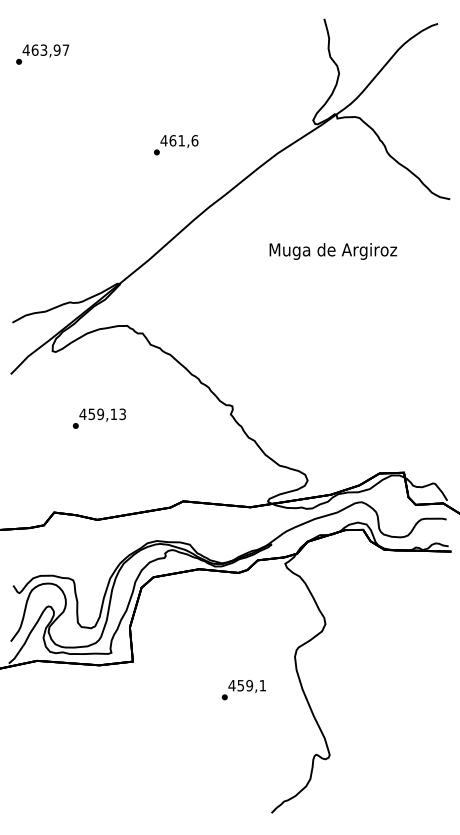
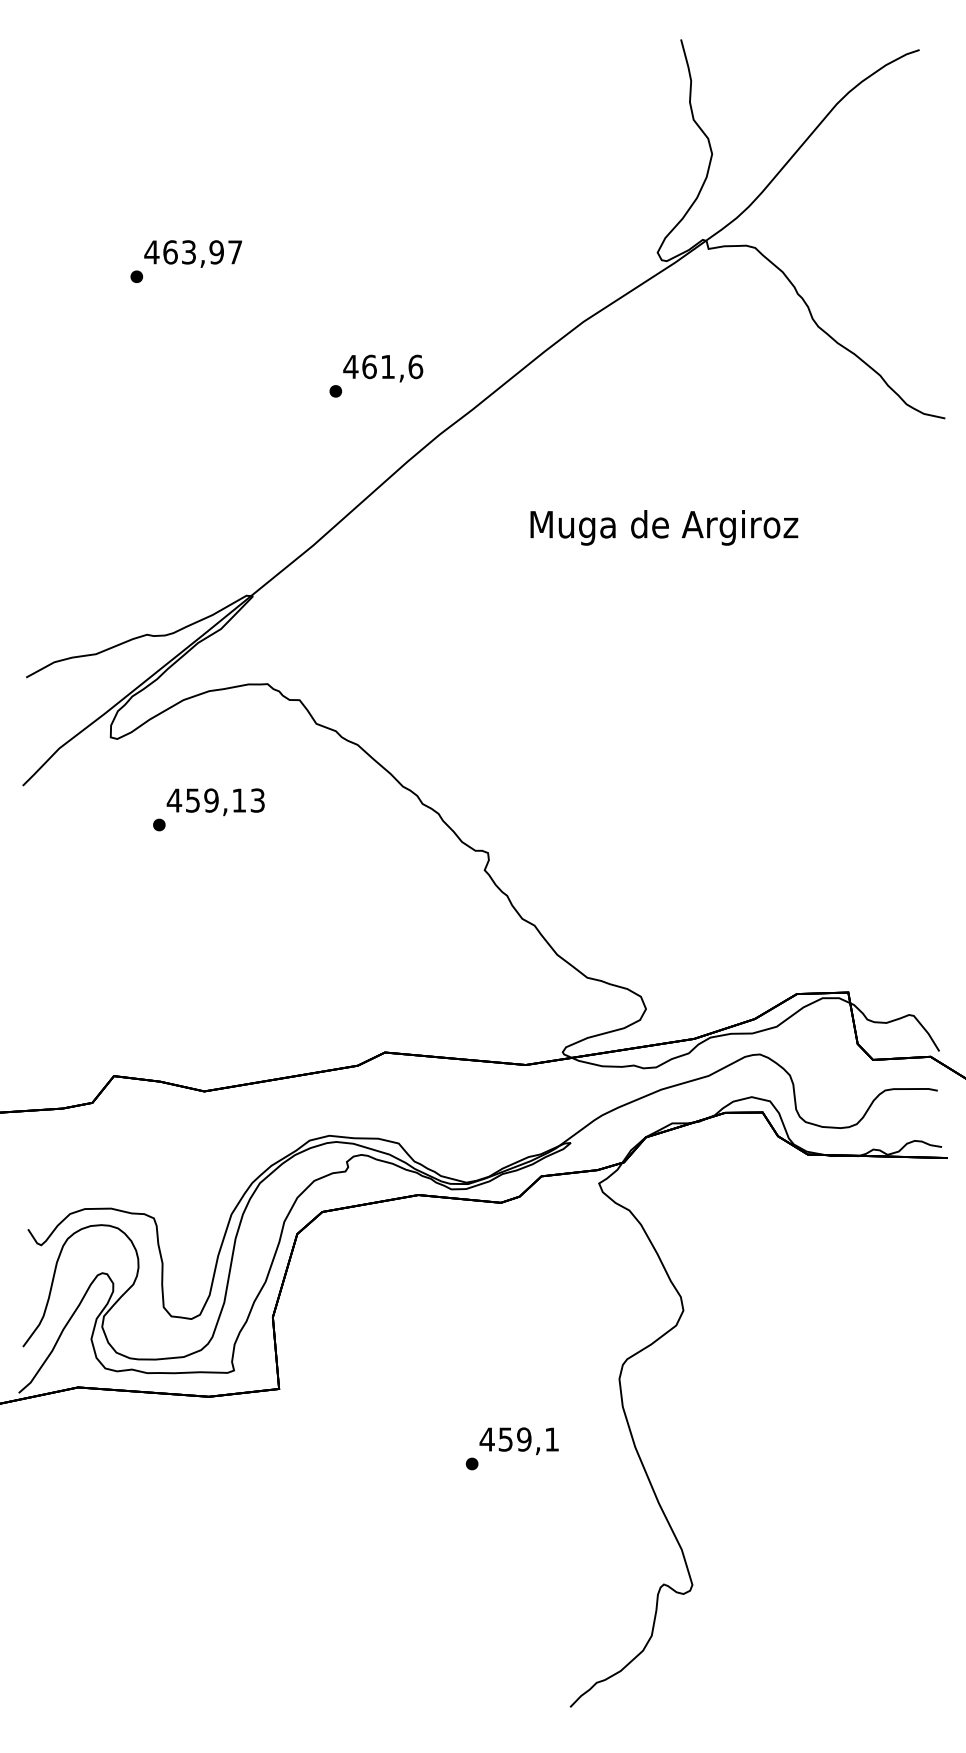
text: (42, 54) -> (185, 261), moved
text: (176, 145) -> (376, 376), moved
text: (333, 251) -> (664, 527), moved
text: (98, 418) -> (206, 809), moved

